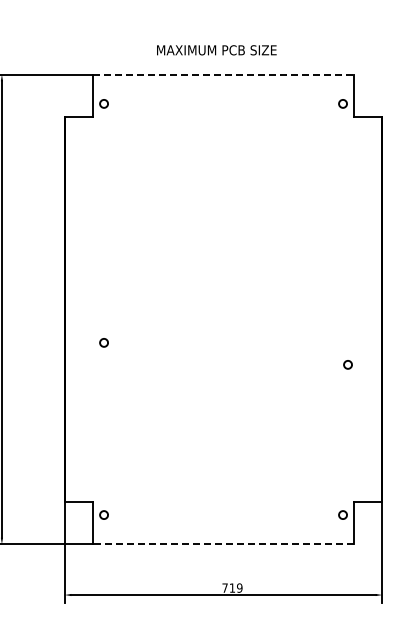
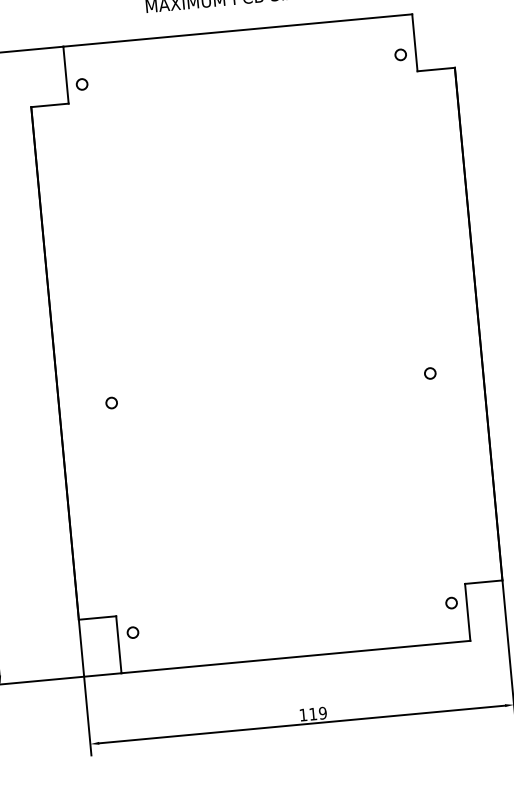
line: (223, 74) -> (237, 30), dashed -> solid
circle: (347, 364) -> (429, 373), moved
line: (223, 544) -> (295, 657), dashed -> solid
text: (224, 587) -> (302, 714), 719 -> 119

